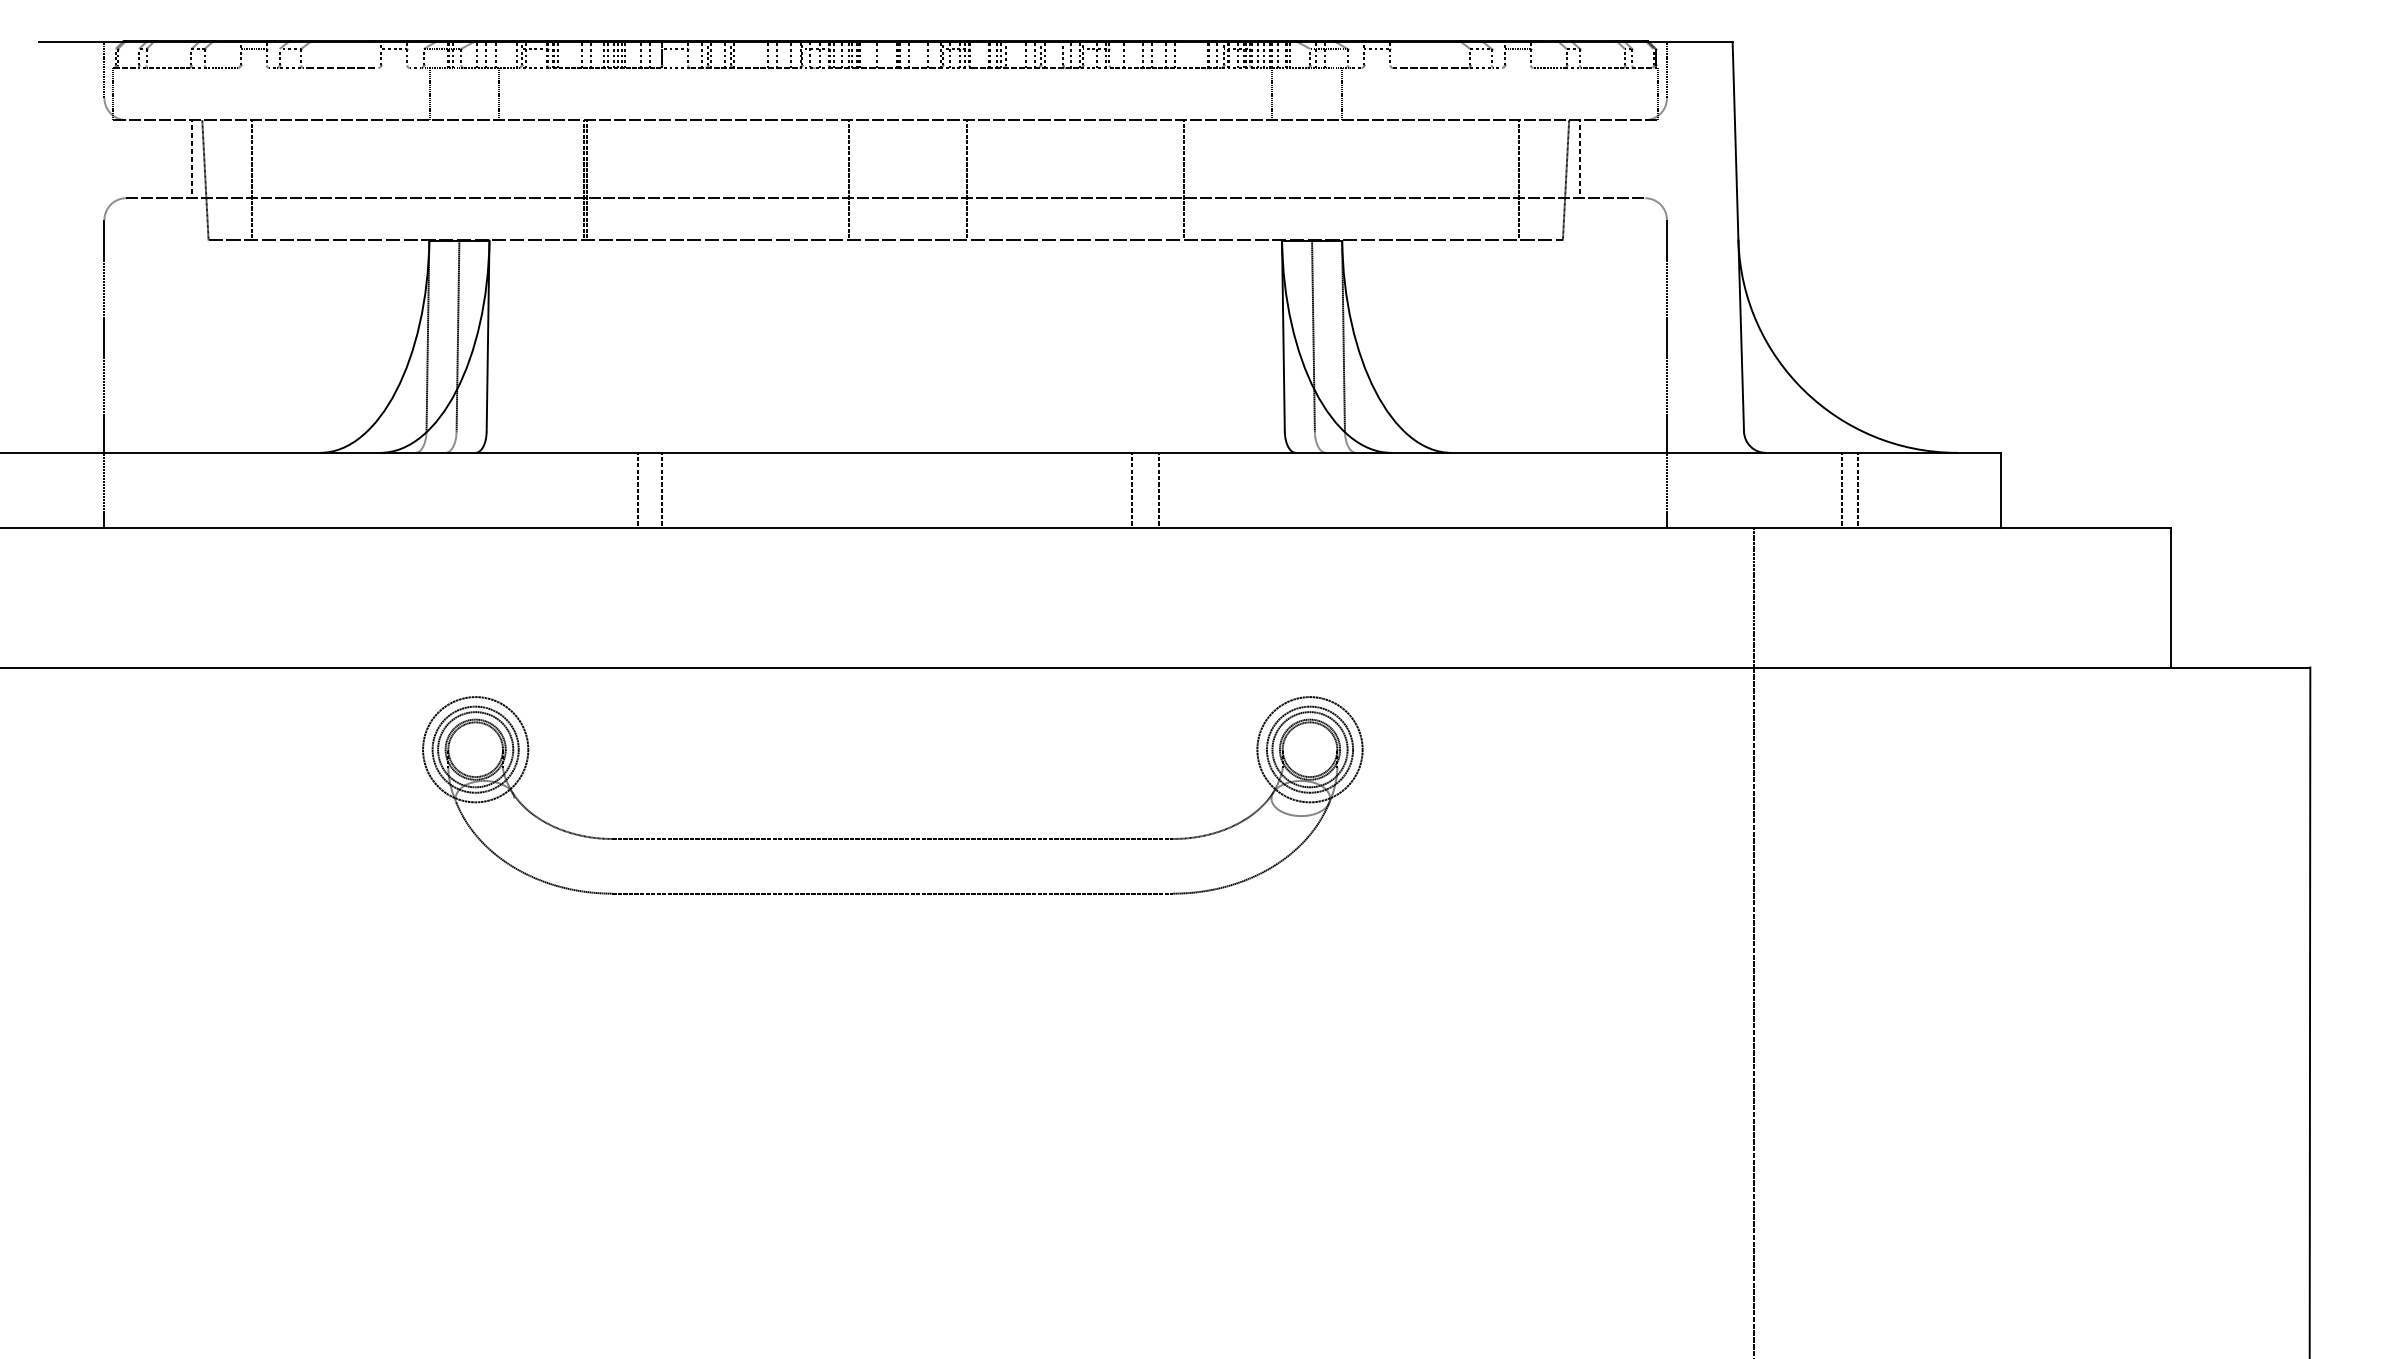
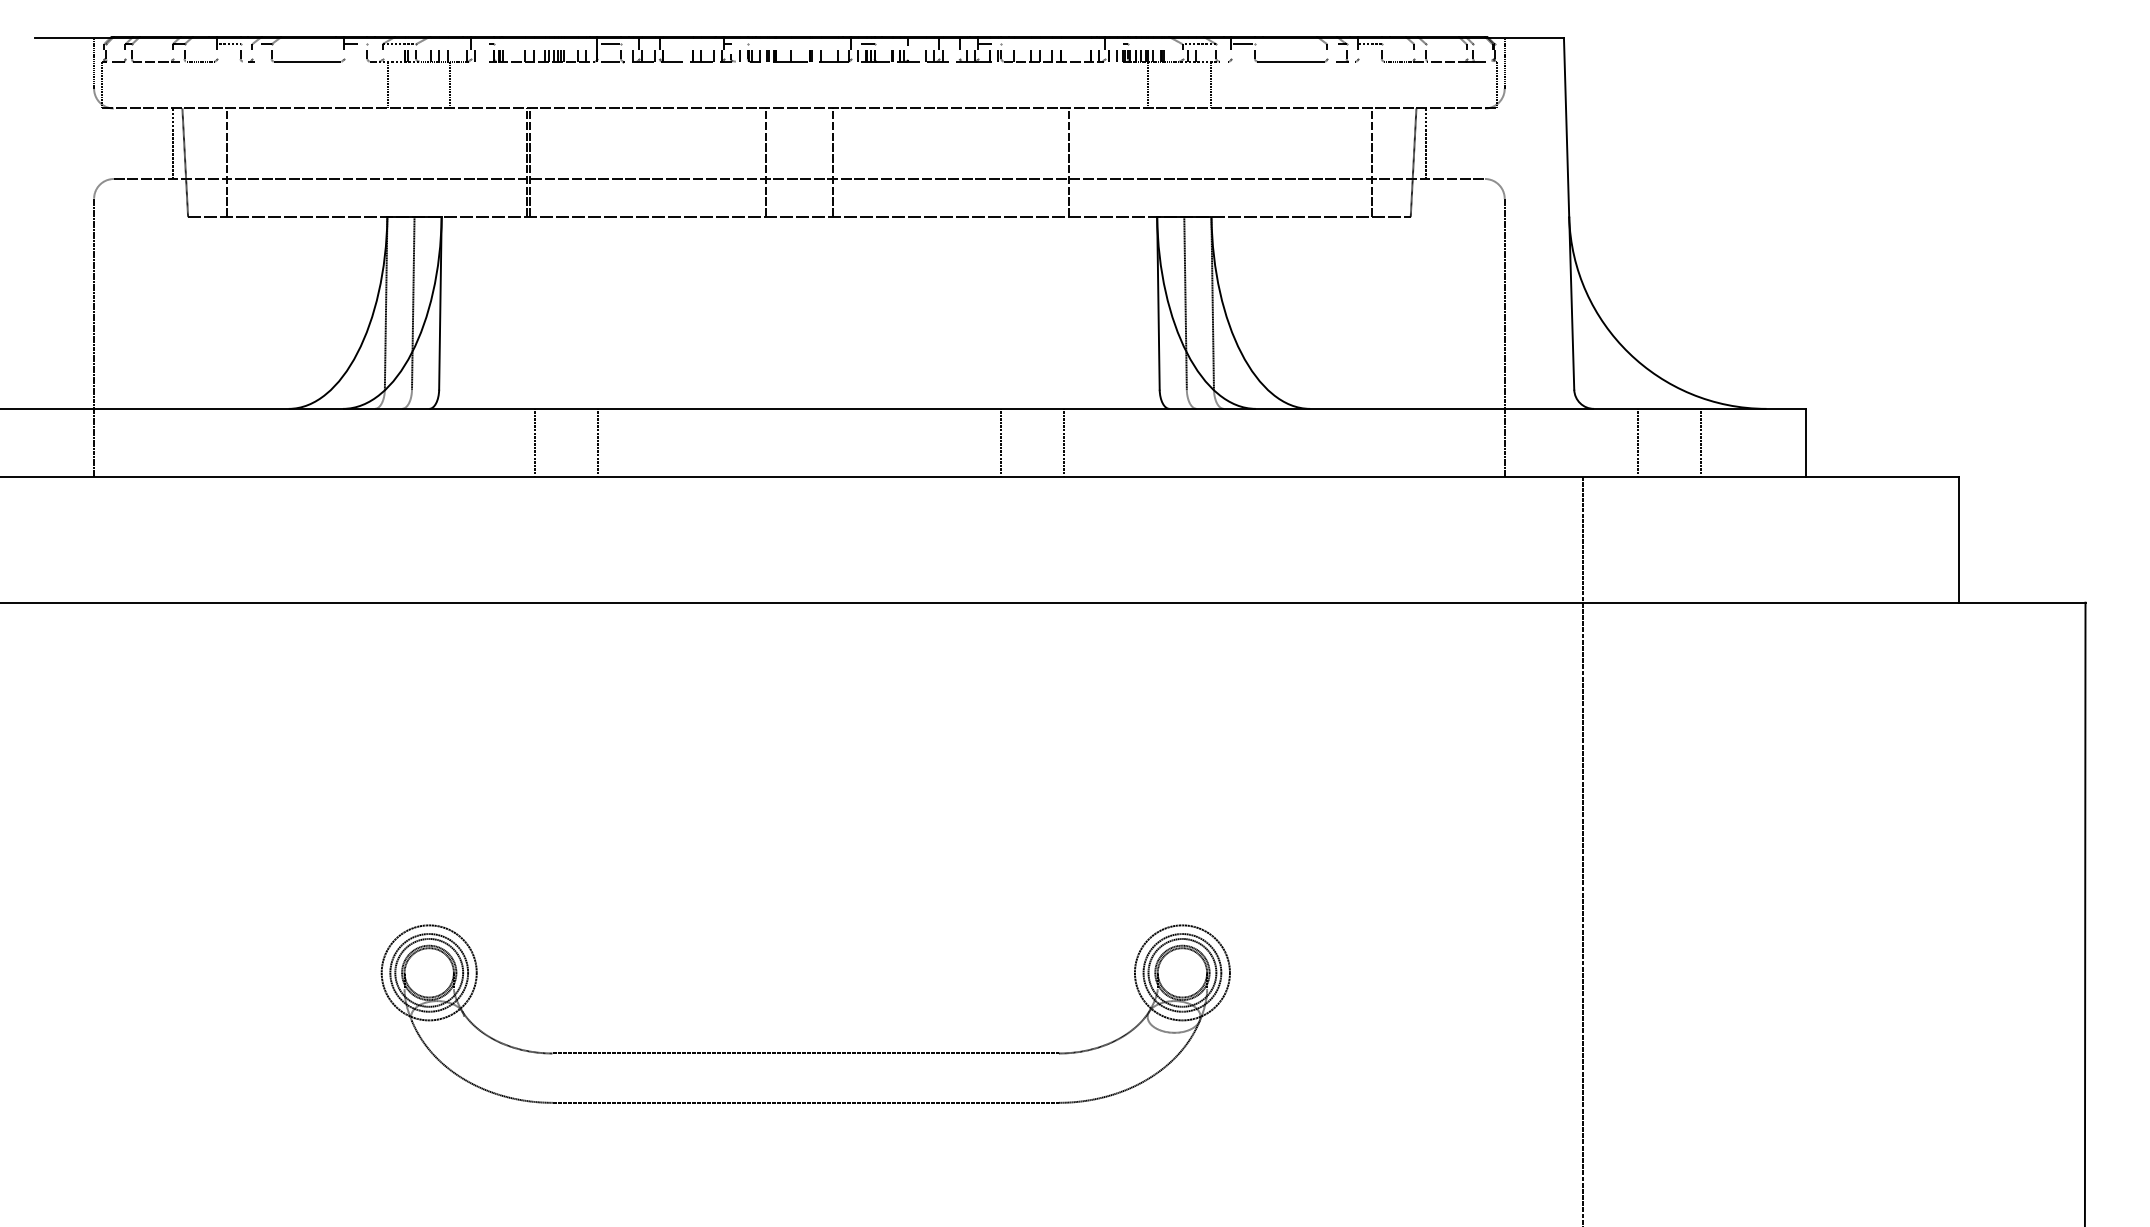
line: (966, 179) -> (832, 162), moved
line: (637, 490) -> (534, 442), moved
line: (1131, 490) -> (1063, 442), moved
line: (1159, 490) -> (1001, 442), moved
line: (1841, 490) -> (1700, 442), moved
line: (1858, 490) -> (1638, 442), moved
part: (892, 837) -> (805, 1052), moved

